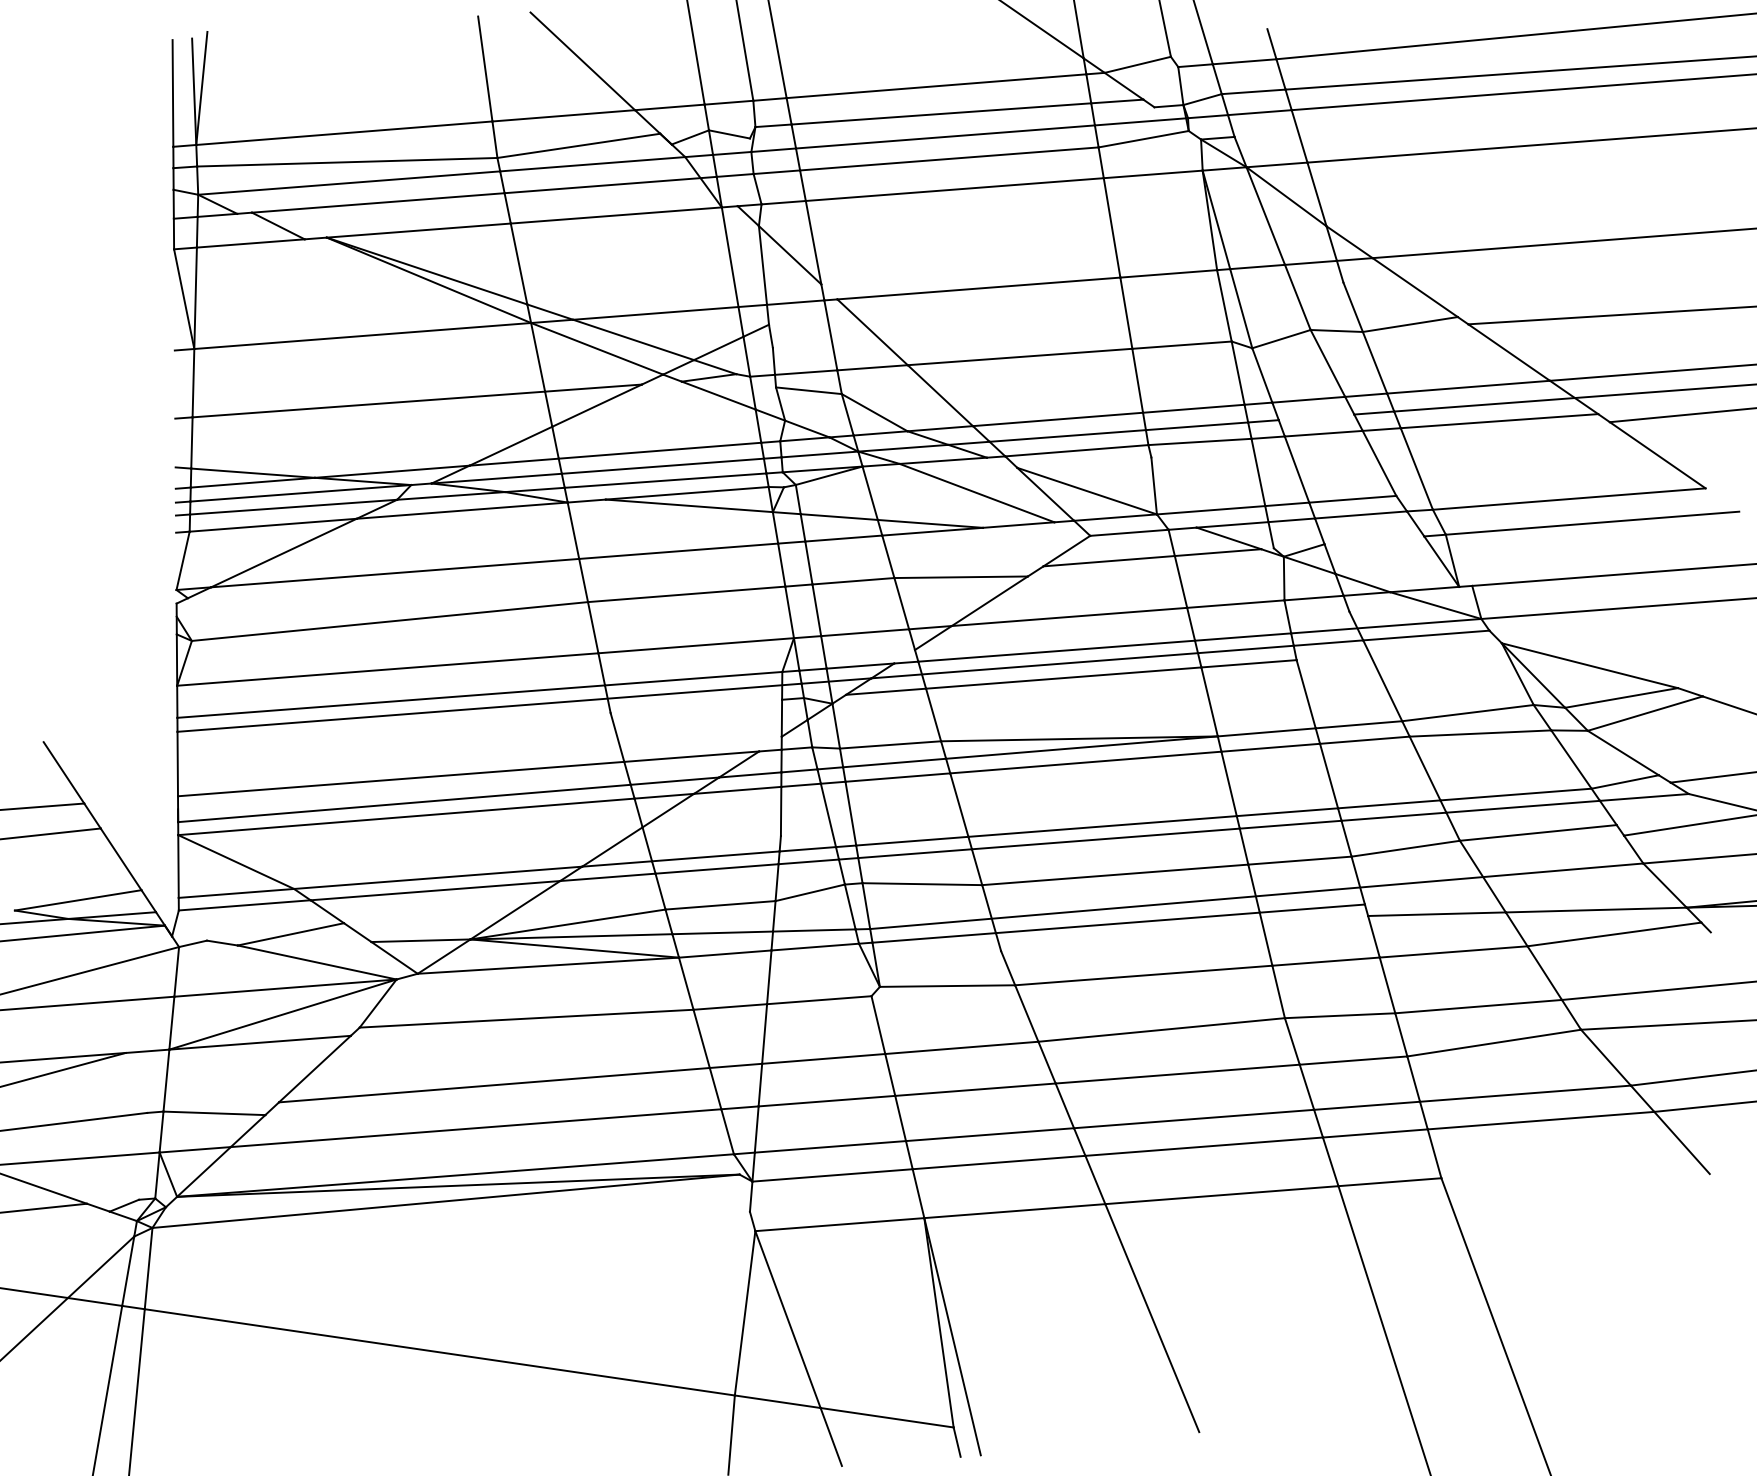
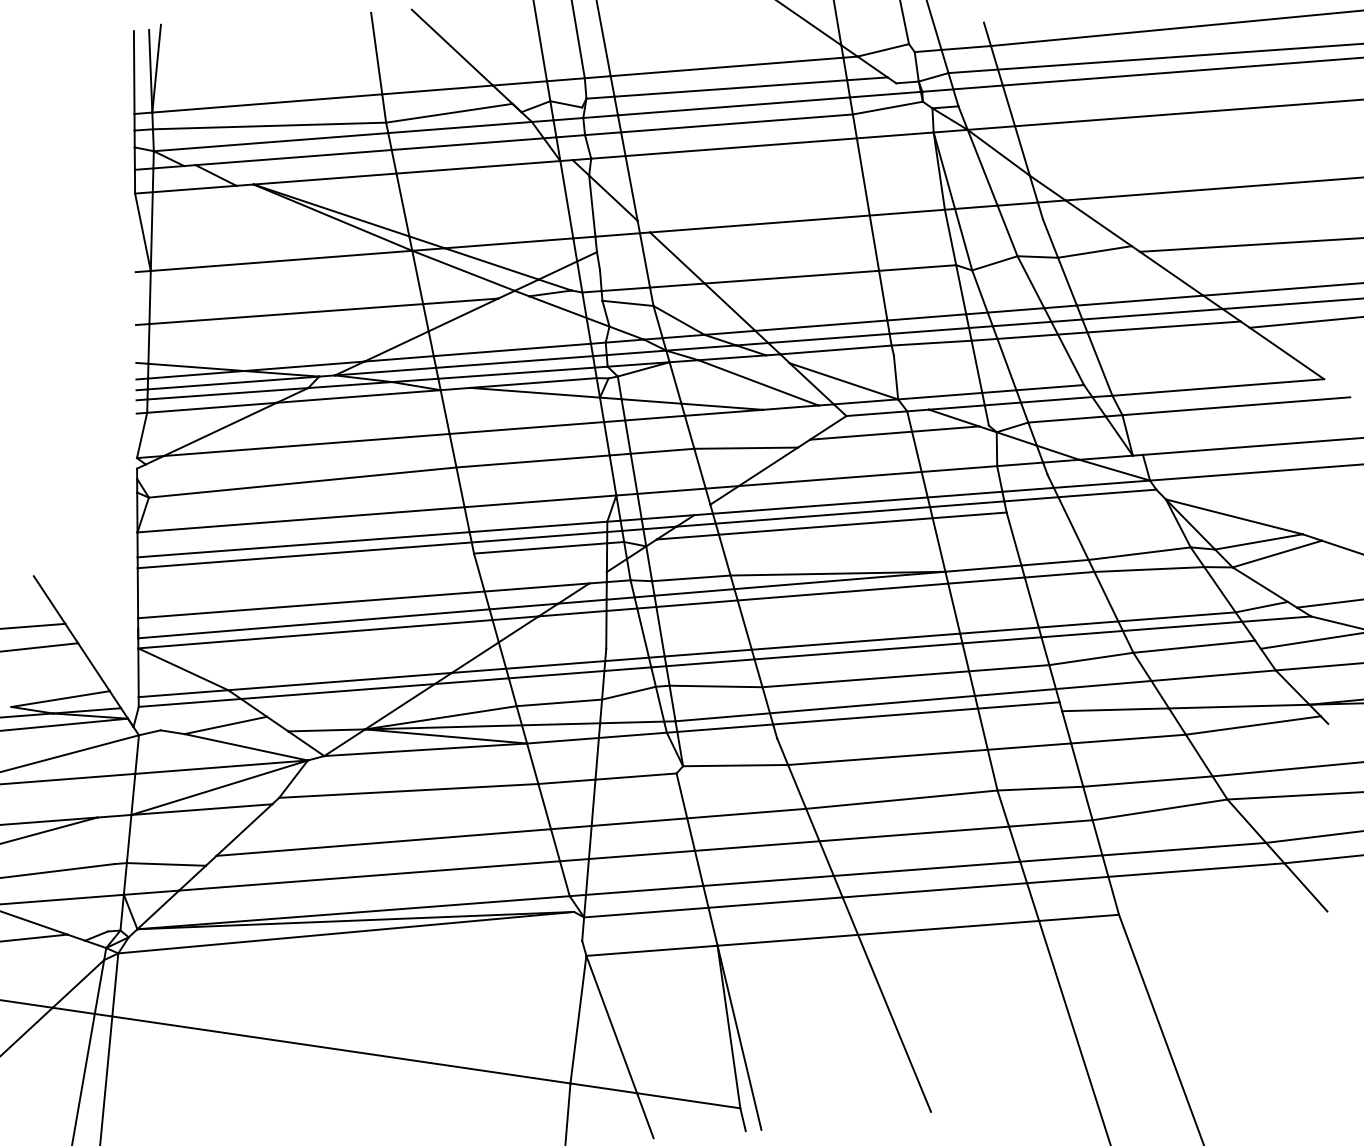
line: (1315, 416) -> (1021, 323), added
line: (1373, 540) -> (1066, 419), added
line: (696, 706) -> (540, 548), added

